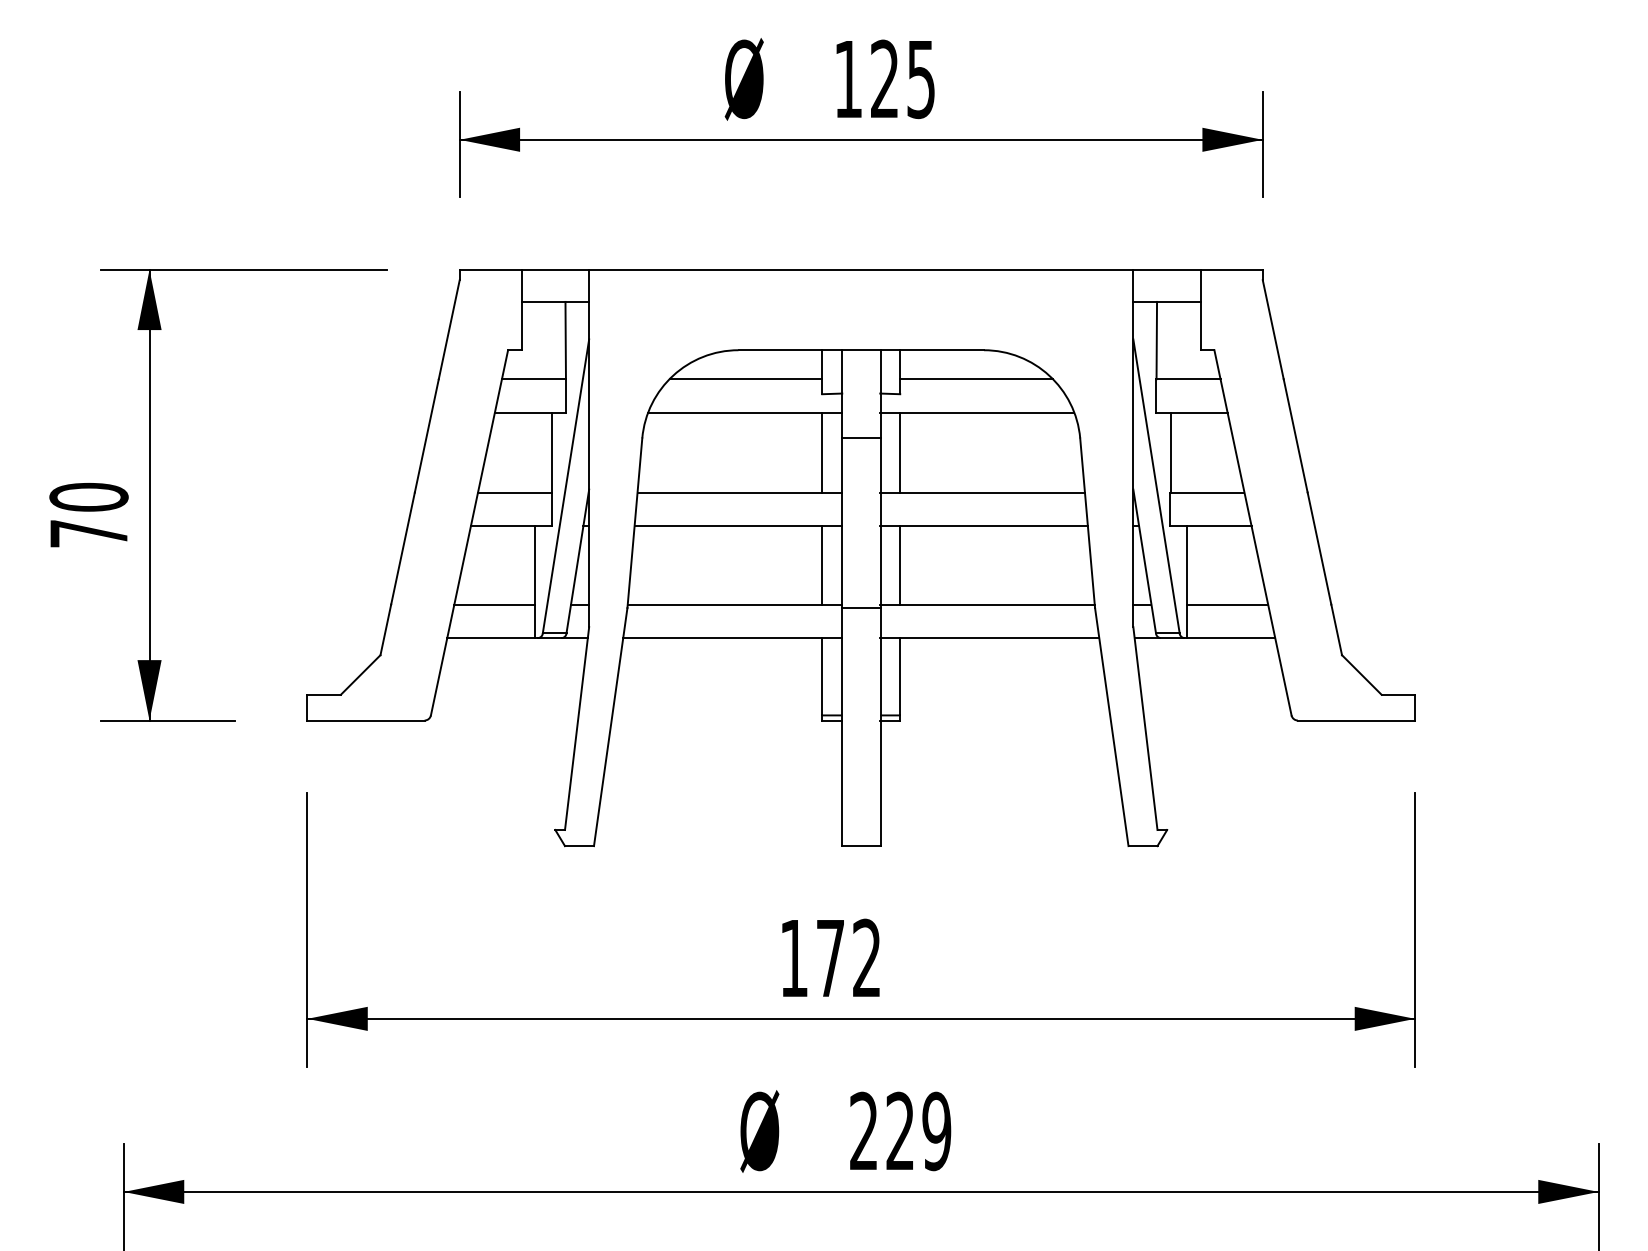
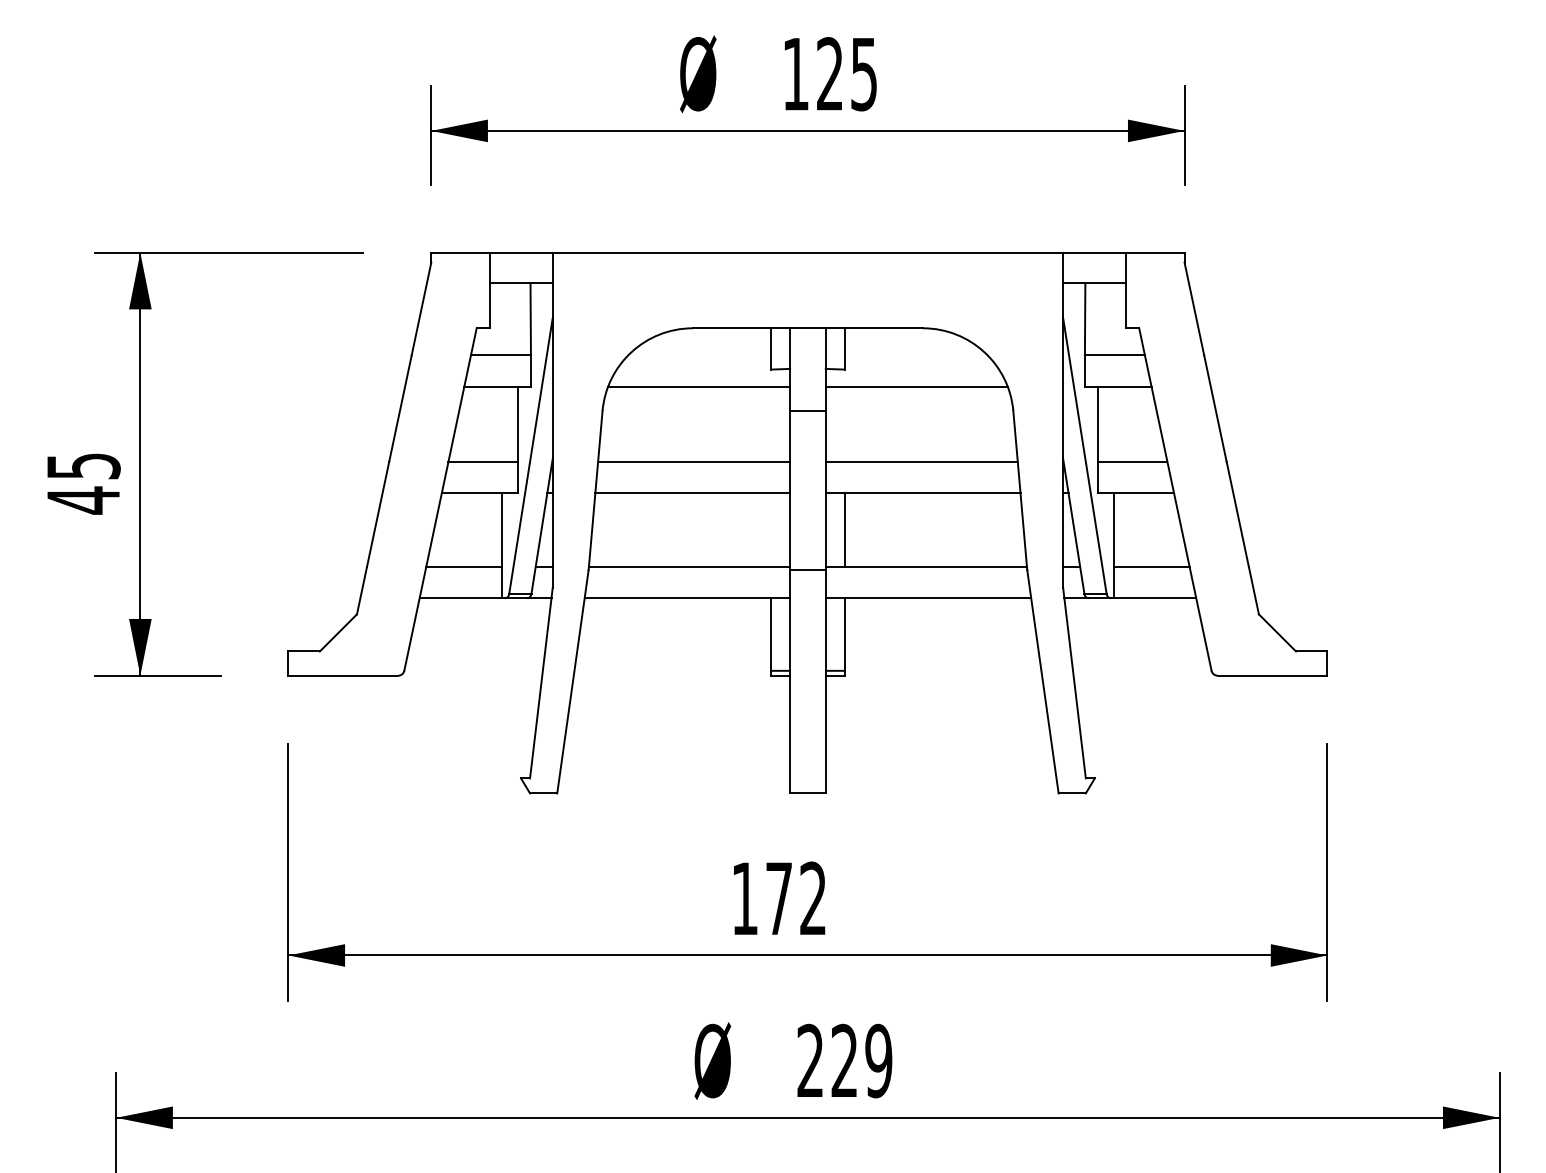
line: (745, 379) -> (699, 355), removed
line: (975, 379) -> (915, 355), removed
line: (822, 451) -> (771, 423), removed
line: (900, 451) -> (844, 423), removed
text: (88, 515) -> (83, 483), 70 -> 45
line: (822, 564) -> (771, 529), removed

